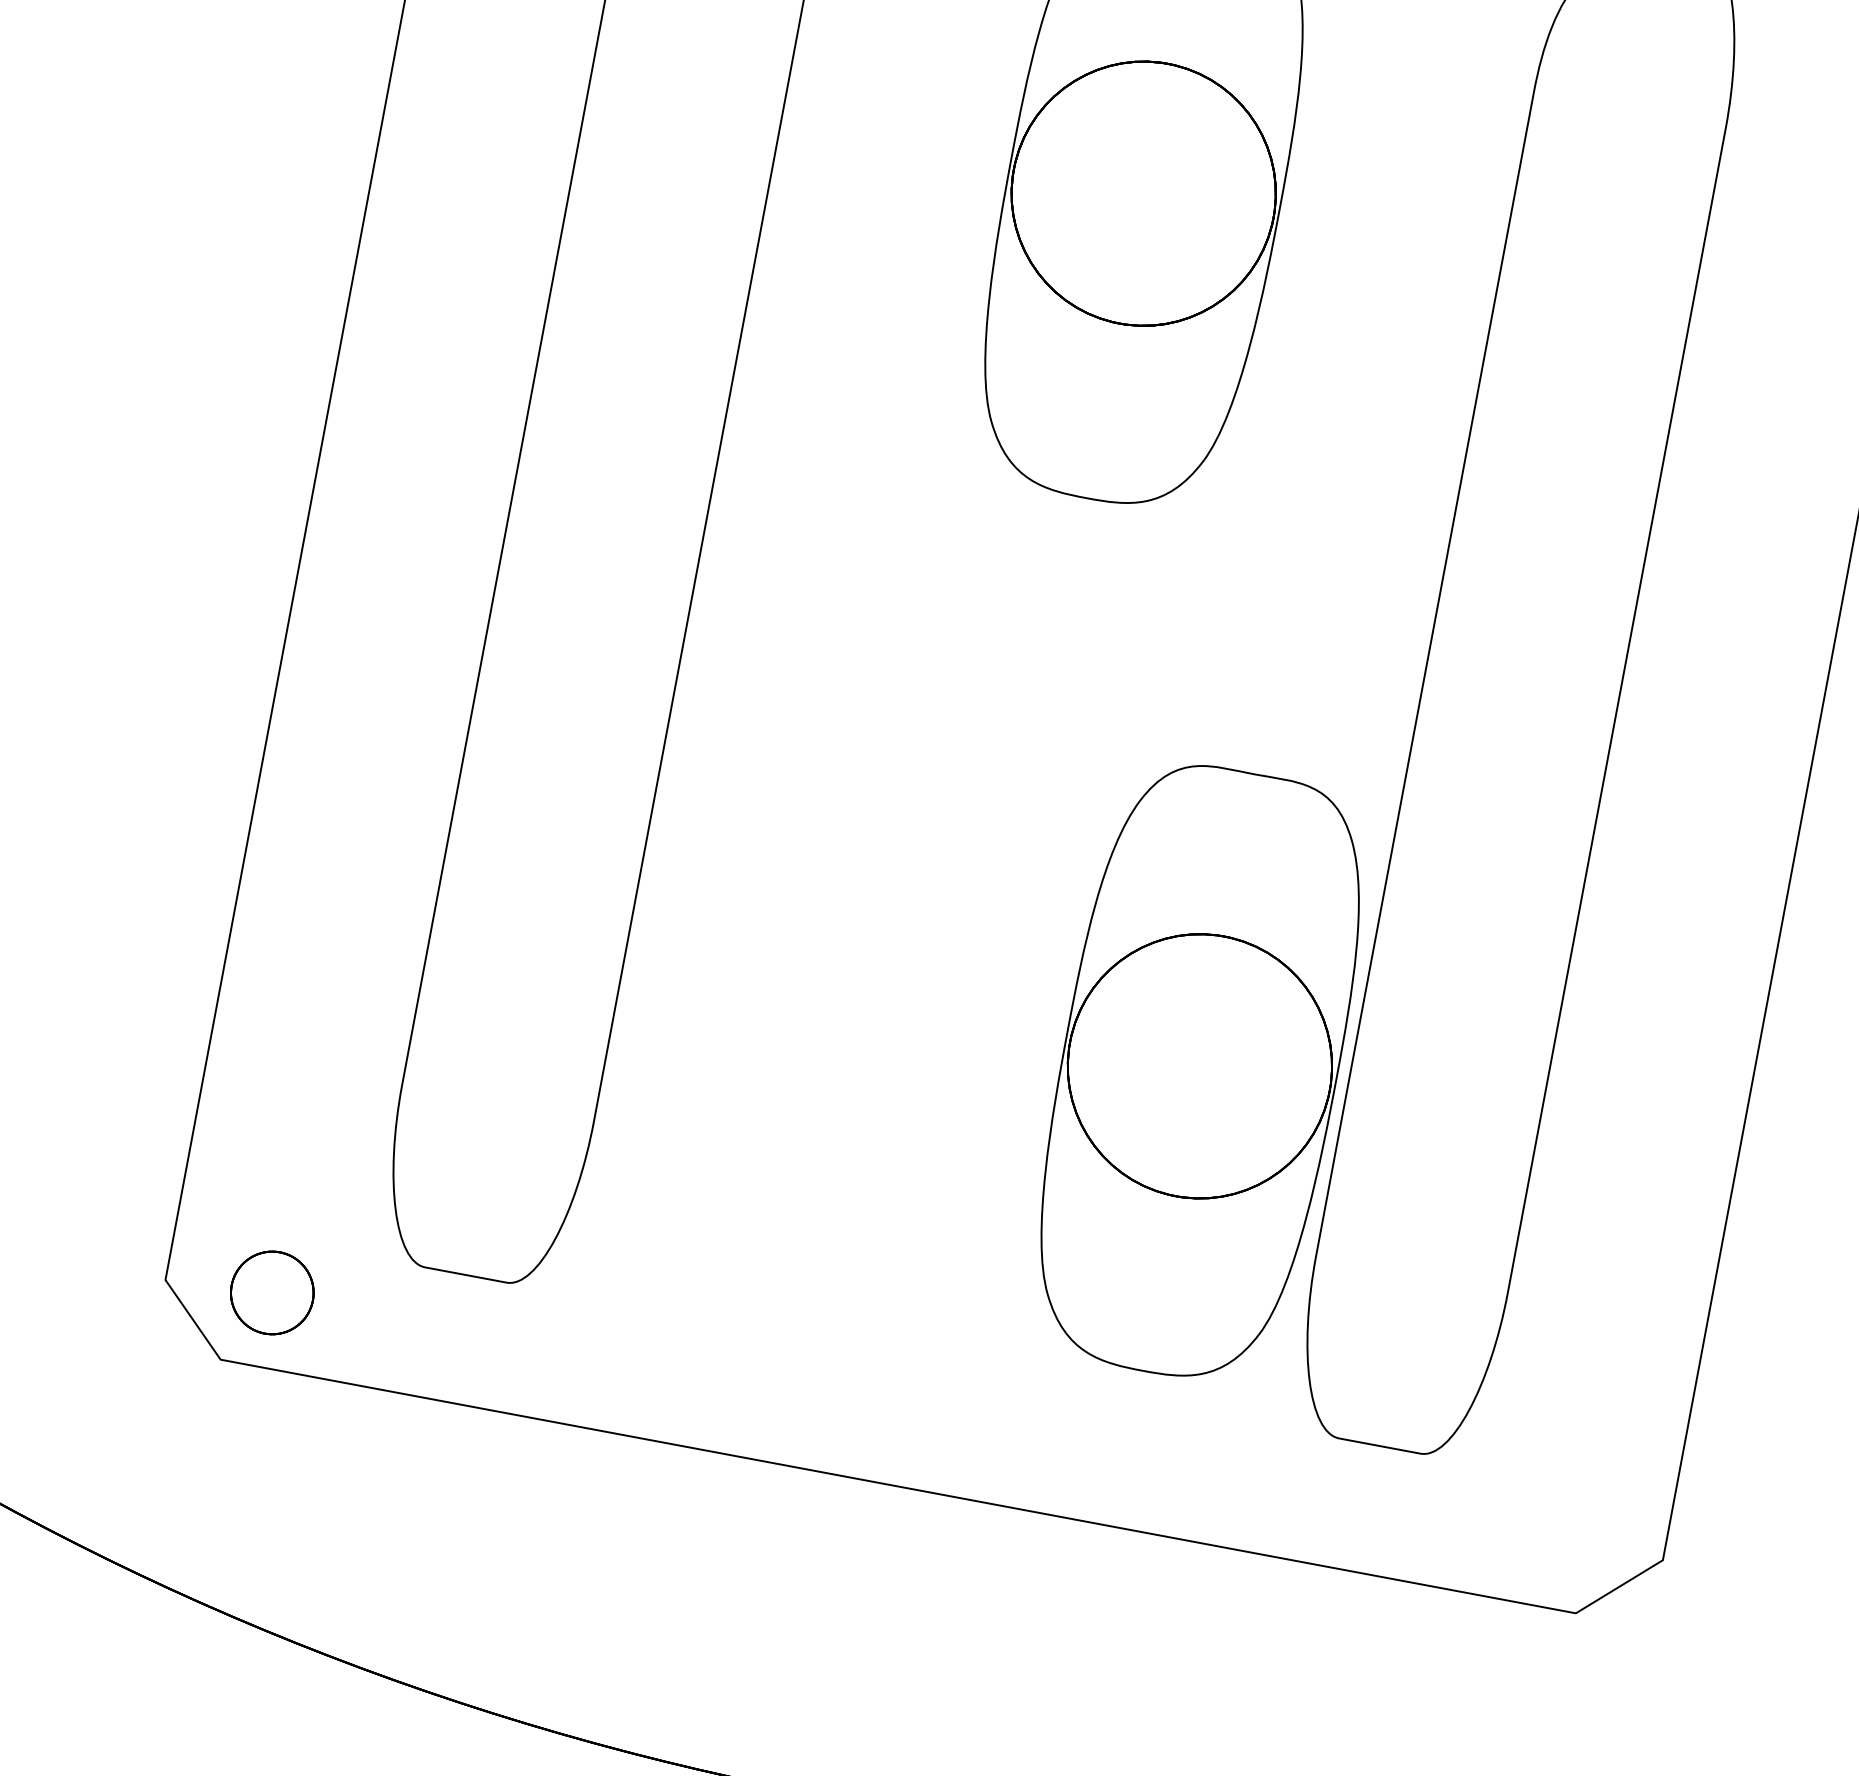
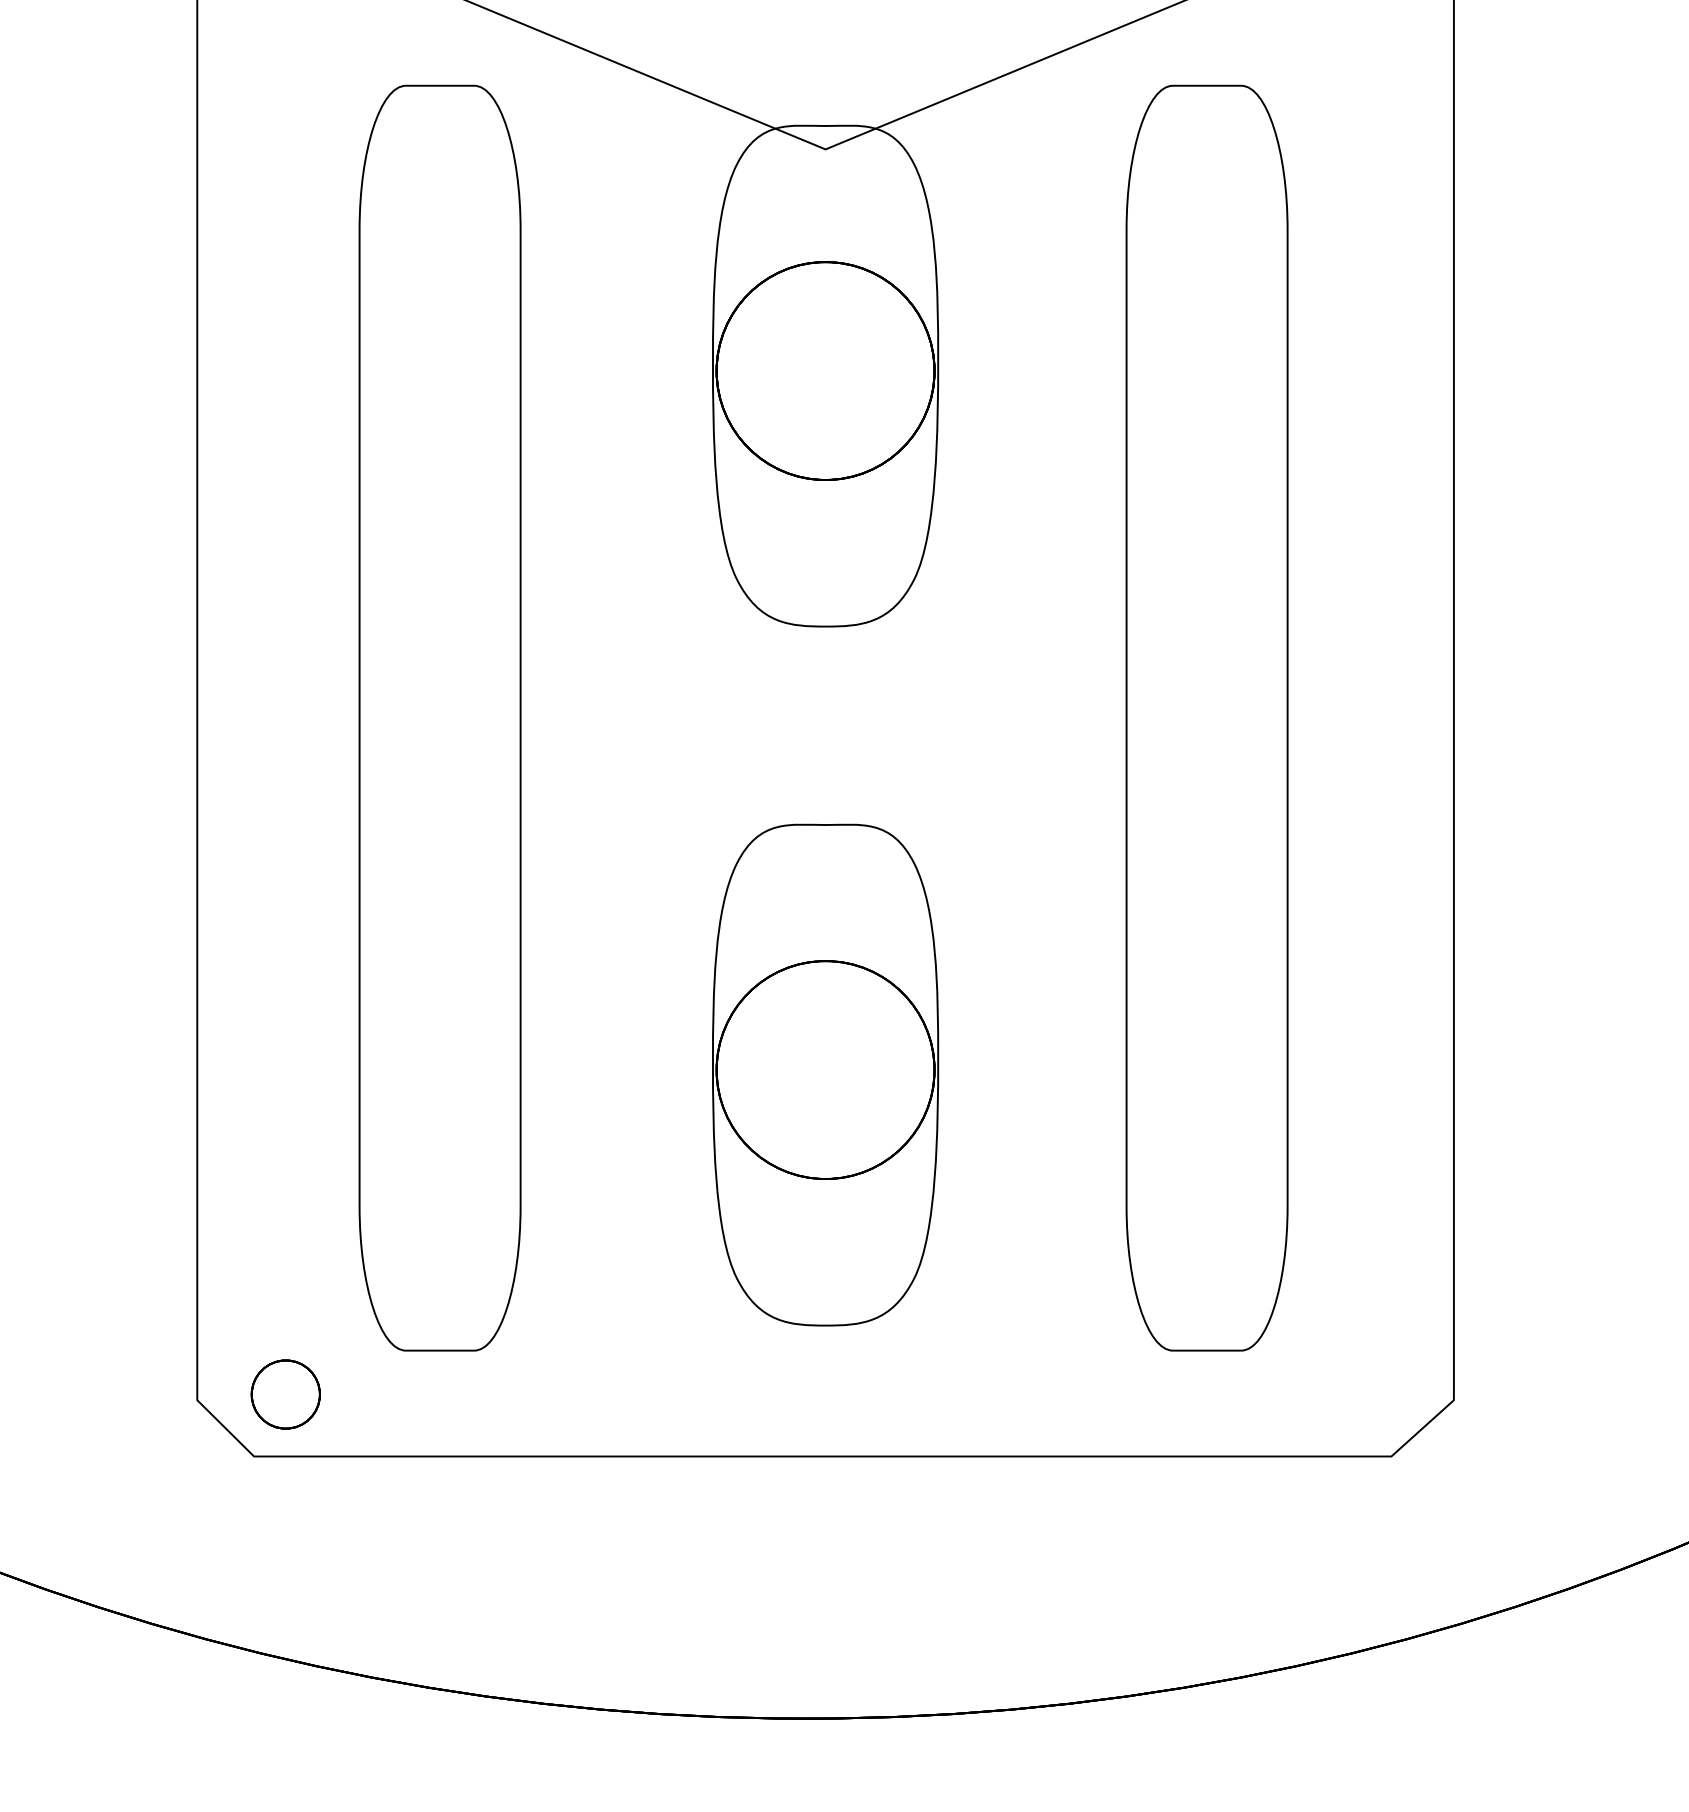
part: (1198, 1071) -> (825, 1074), moved

